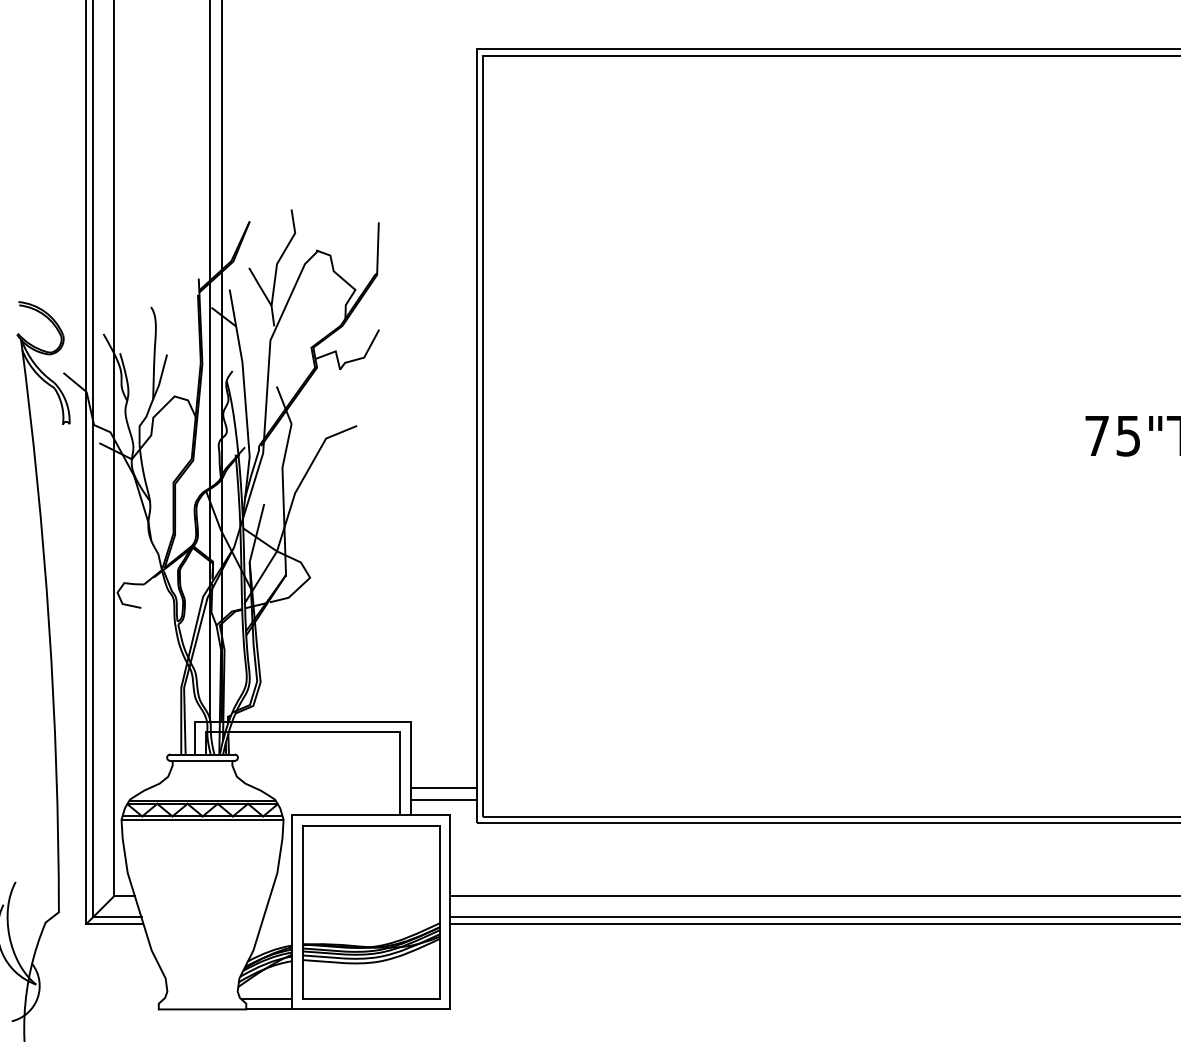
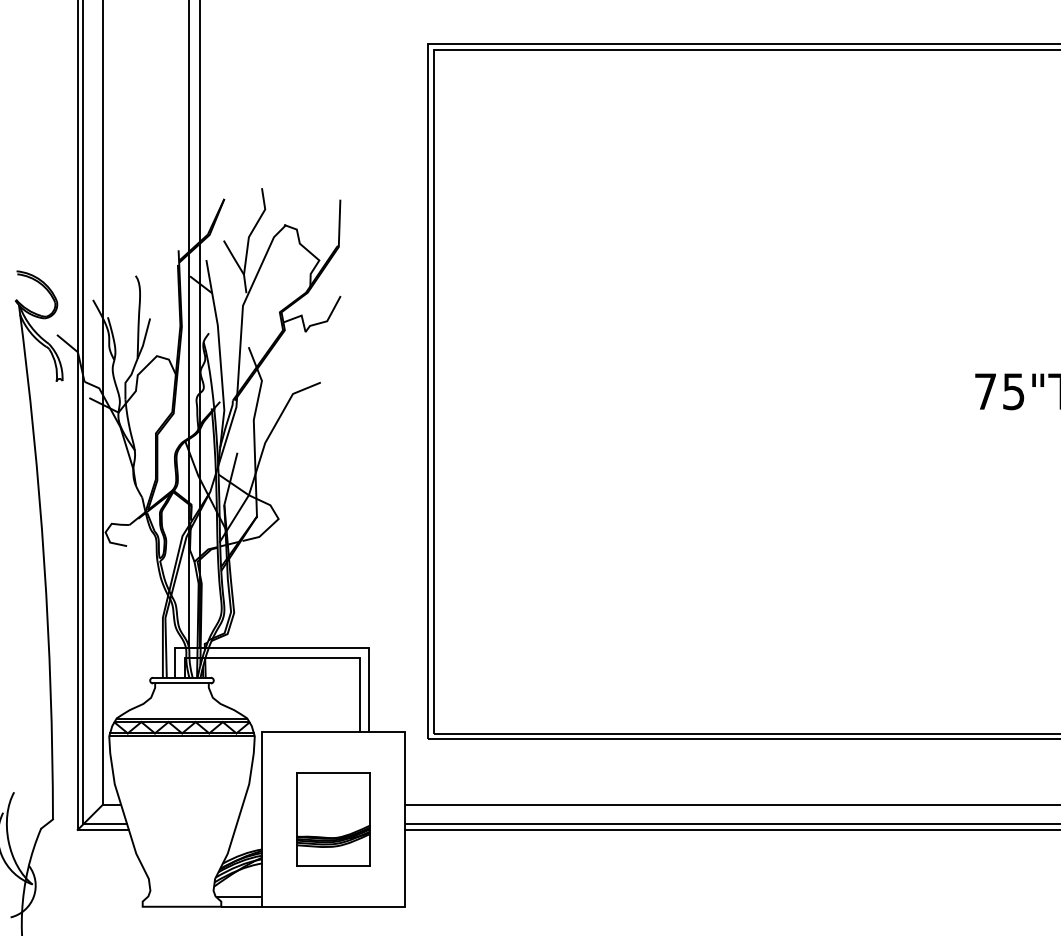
line: (443, 787) -> (398, 707), removed
line: (443, 799) -> (398, 718), removed
part: (371, 912) -> (333, 819), size x0.6

